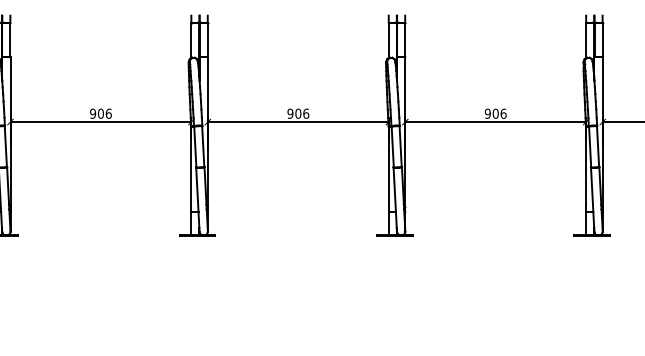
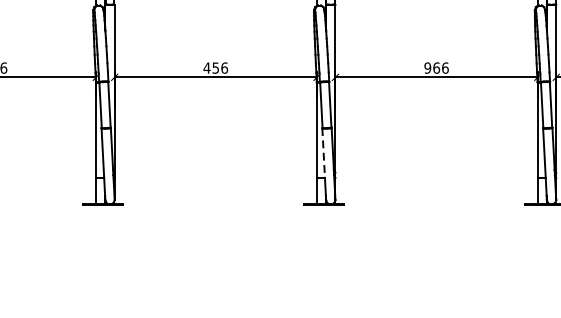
text: (294, 113) -> (211, 67), 906 -> 456
text: (495, 113) -> (436, 67), 906 -> 966
line: (394, 190) -> (323, 153), solid -> dashed

